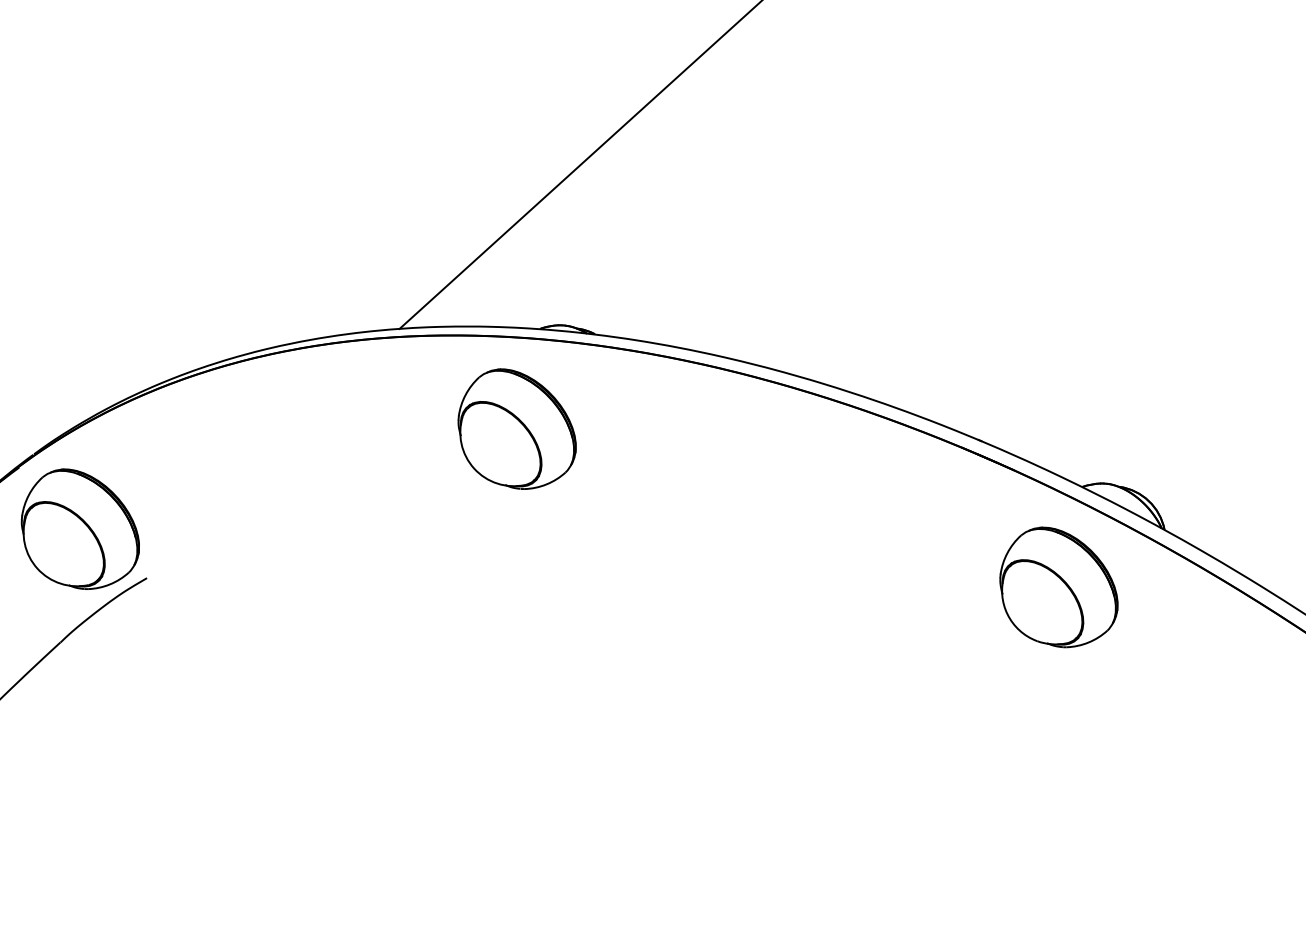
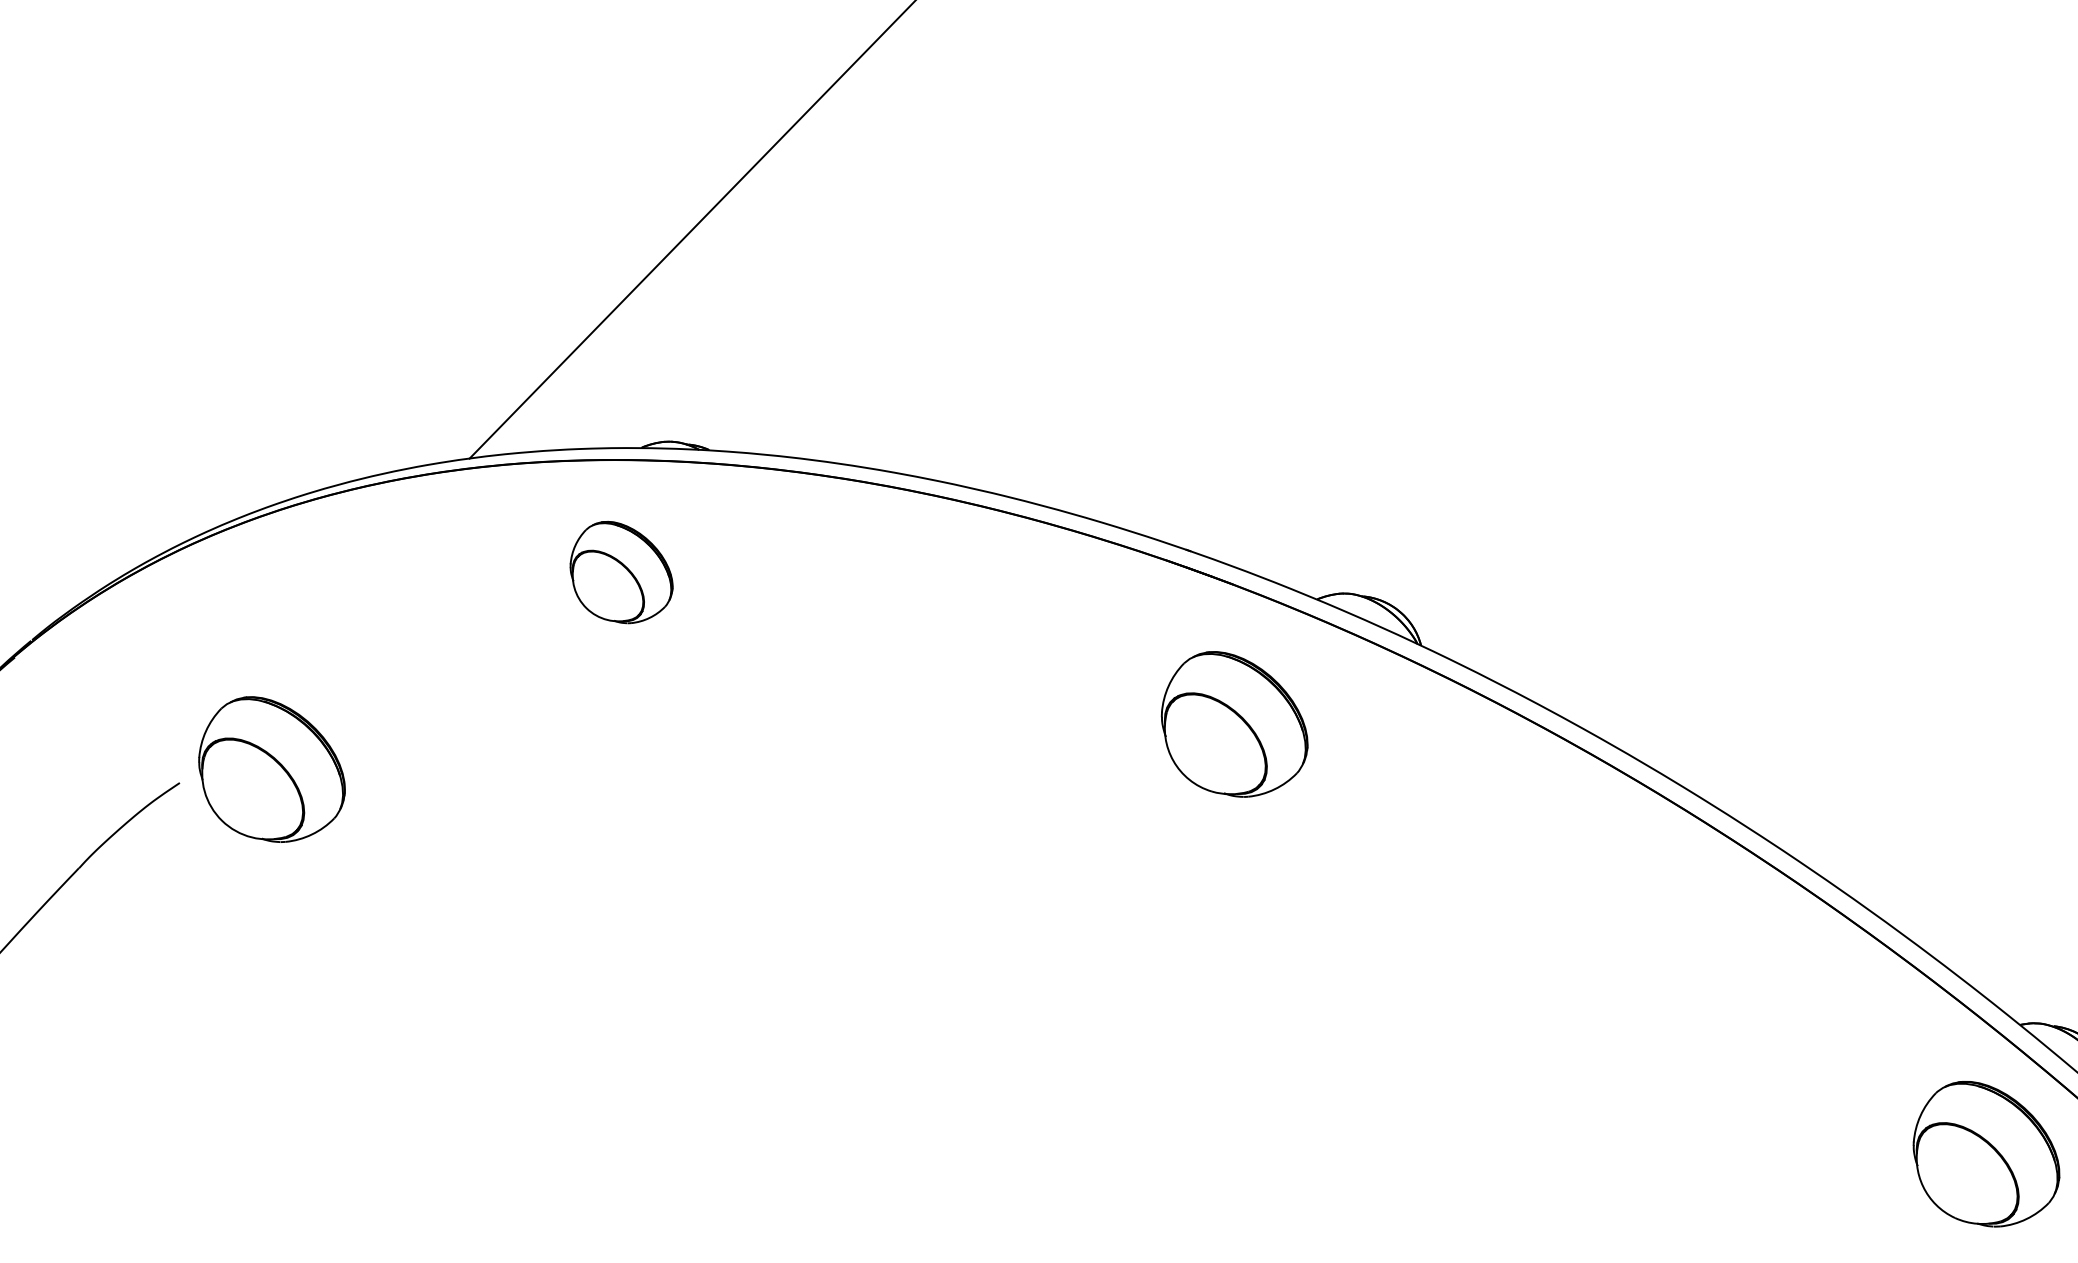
part: (517, 429) -> (621, 572), size x0.7
part: (80, 529) -> (271, 769), moved
part: (1059, 587) -> (1234, 724), moved

